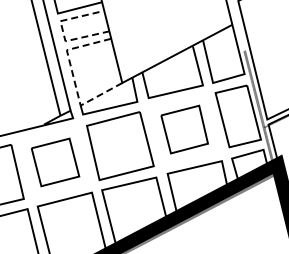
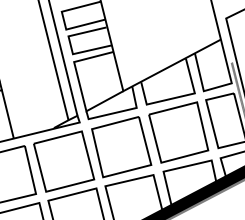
line: (63, 31) -> (71, 45), dashed -> solid
line: (73, 78) -> (80, 87), dashed -> solid
part: (184, 129) -> (178, 132), size x1.43
part: (55, 162) -> (64, 161), size x1.43

